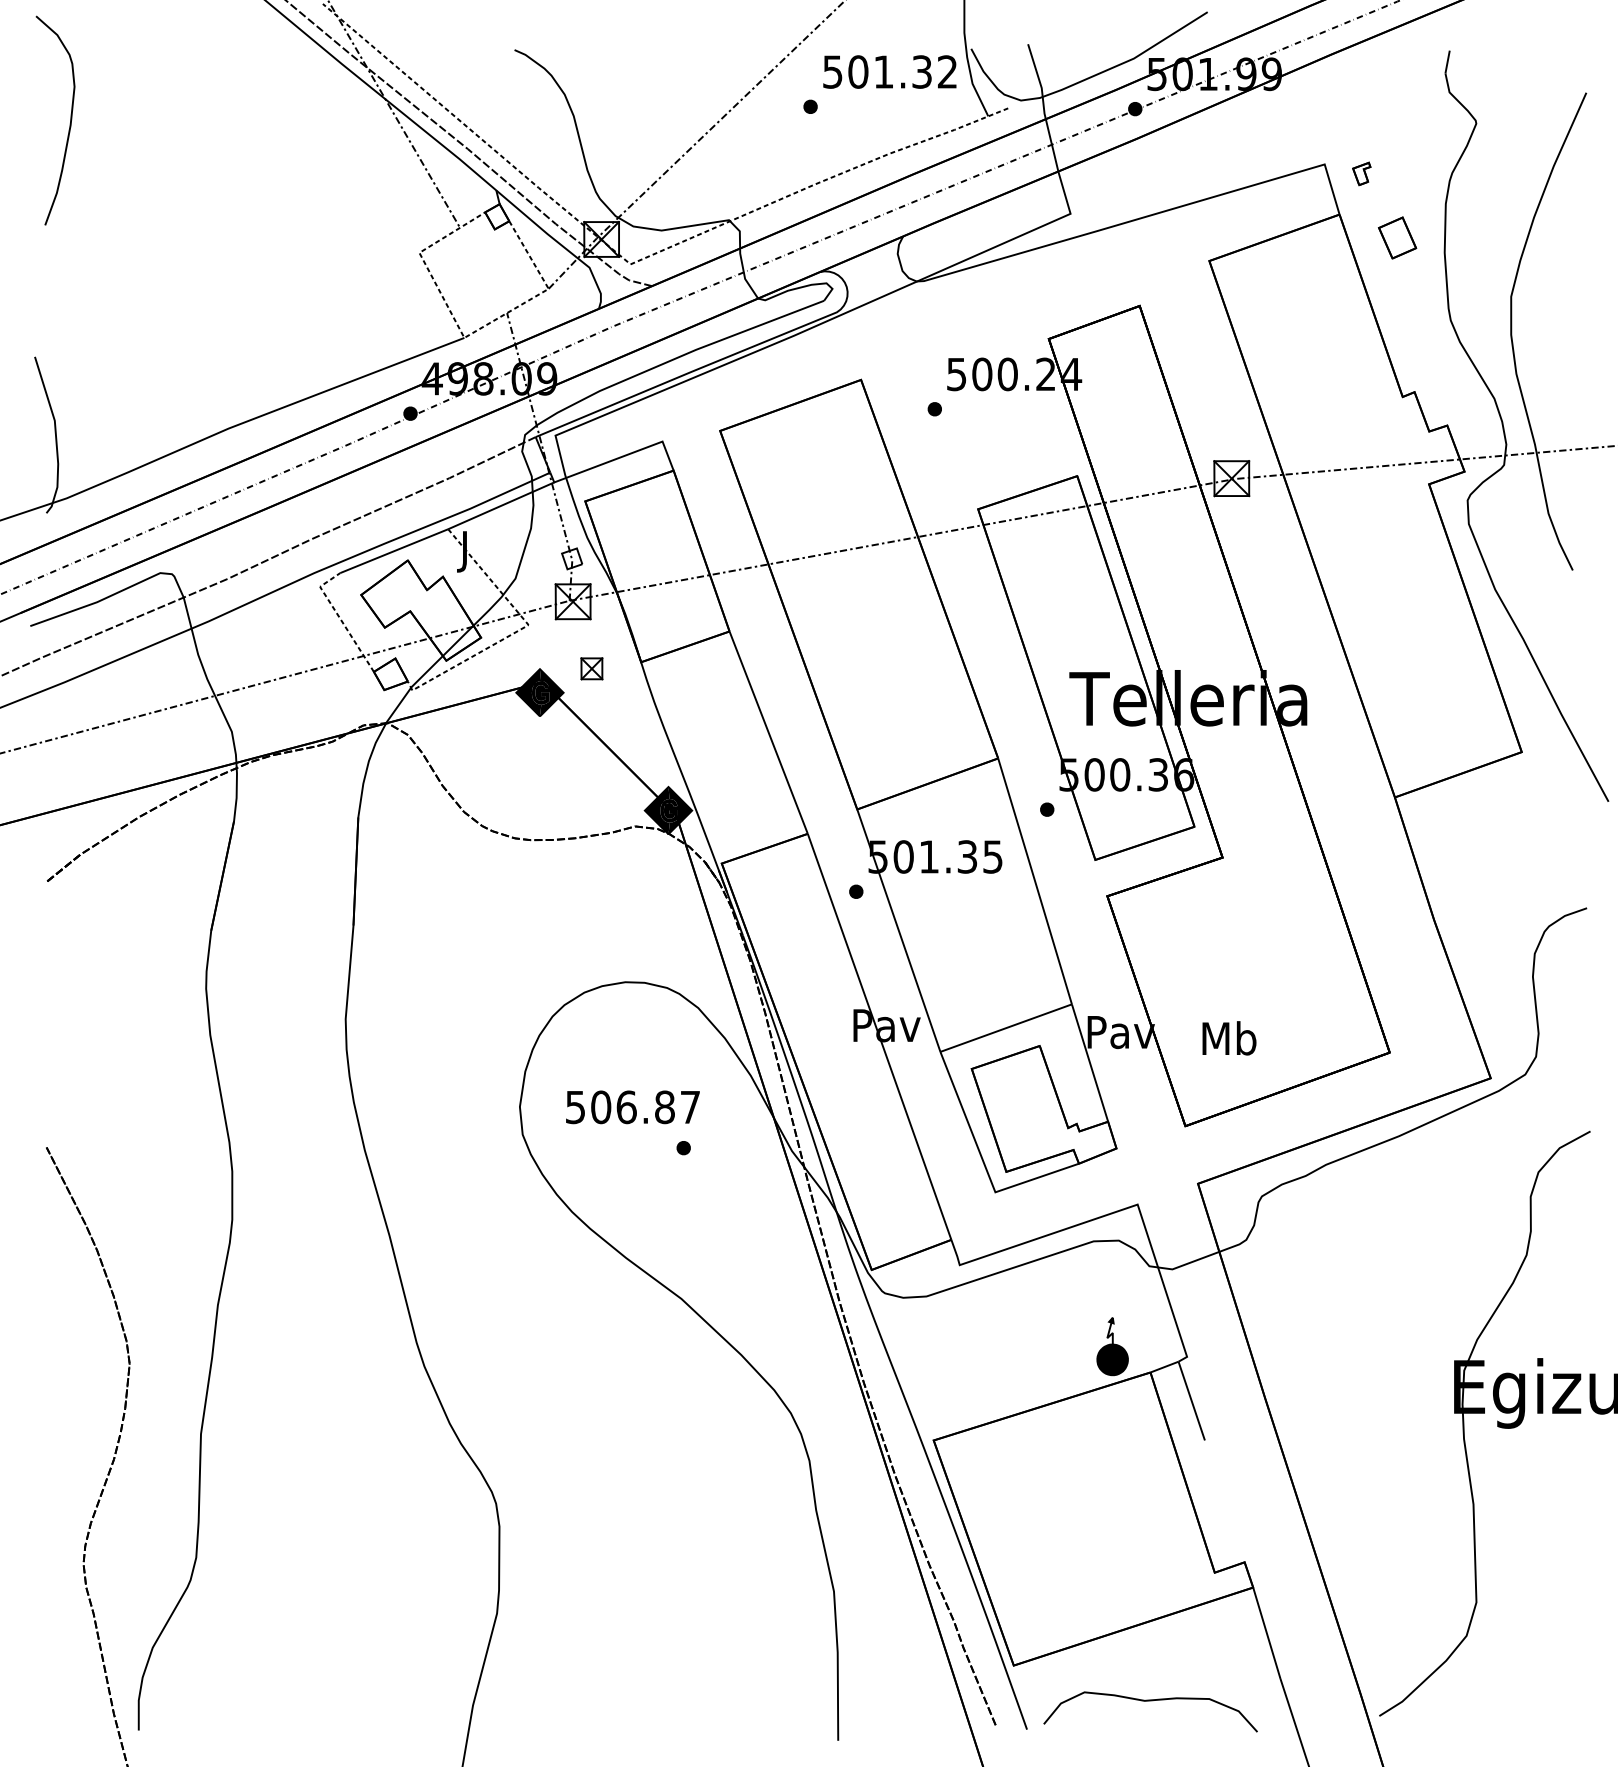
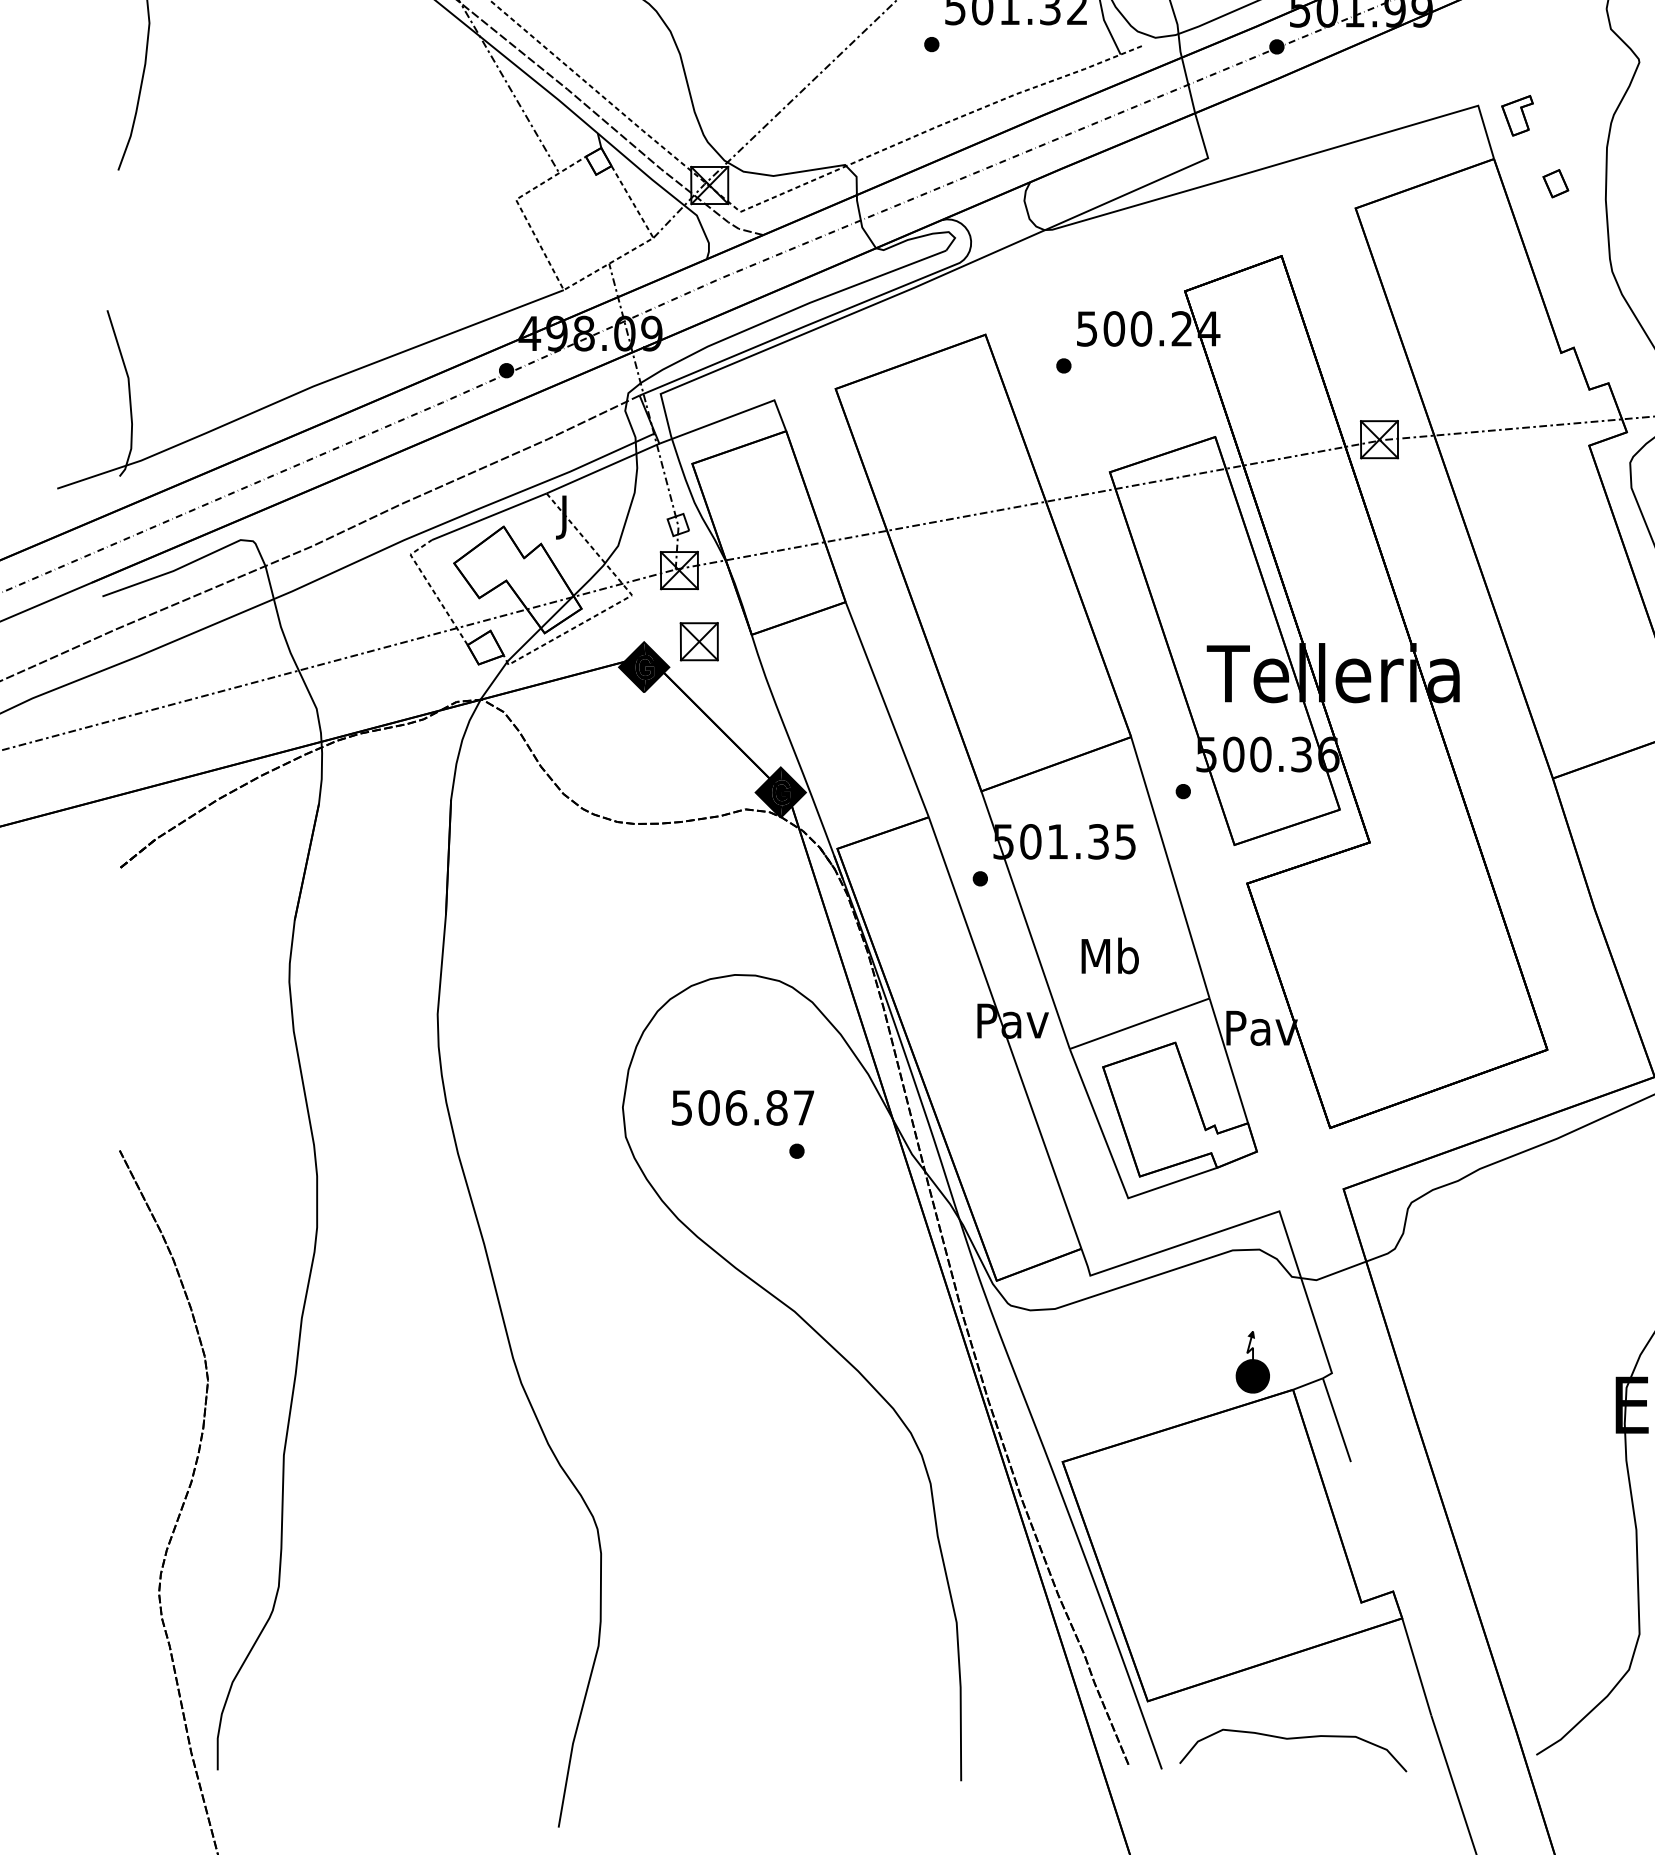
part: (1361, 173) -> (1517, 115), size x1.67
part: (1397, 237) -> (1555, 183), size x0.62
part: (591, 668) -> (698, 641), size x1.67
text: (1229, 1038) -> (1110, 956), moved

